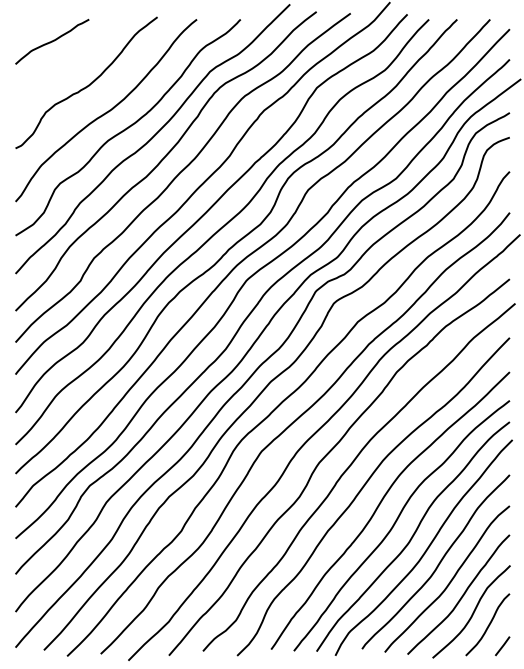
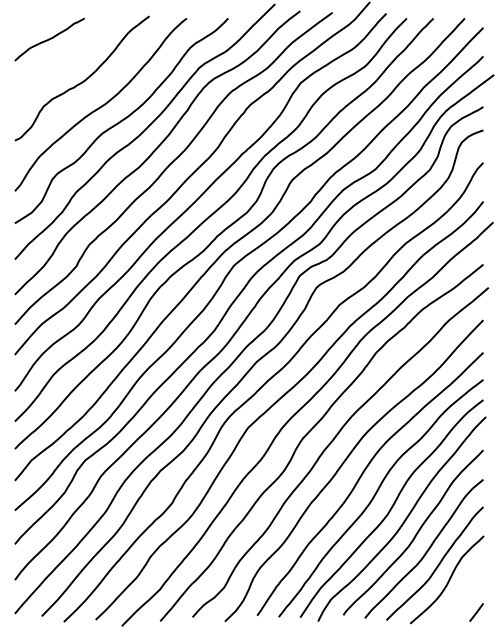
curve: (488, 624) -> (463, 591), removed

